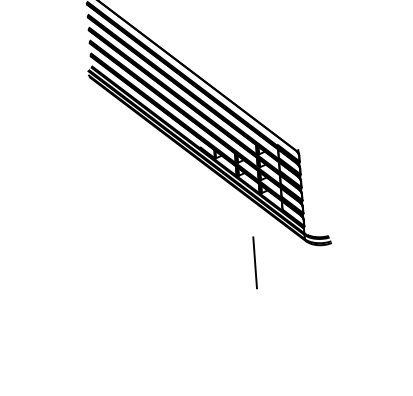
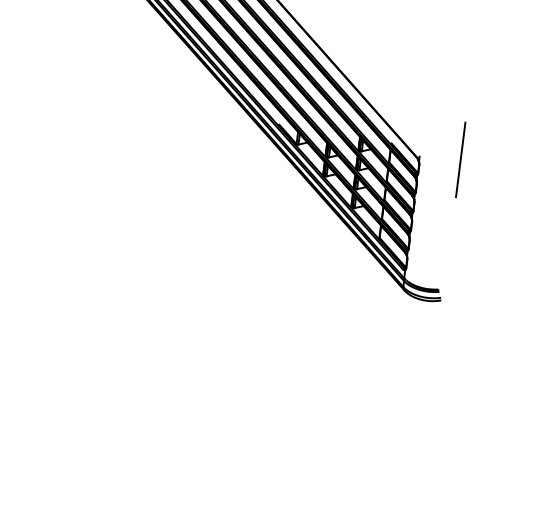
line: (254, 262) -> (459, 159), moved

